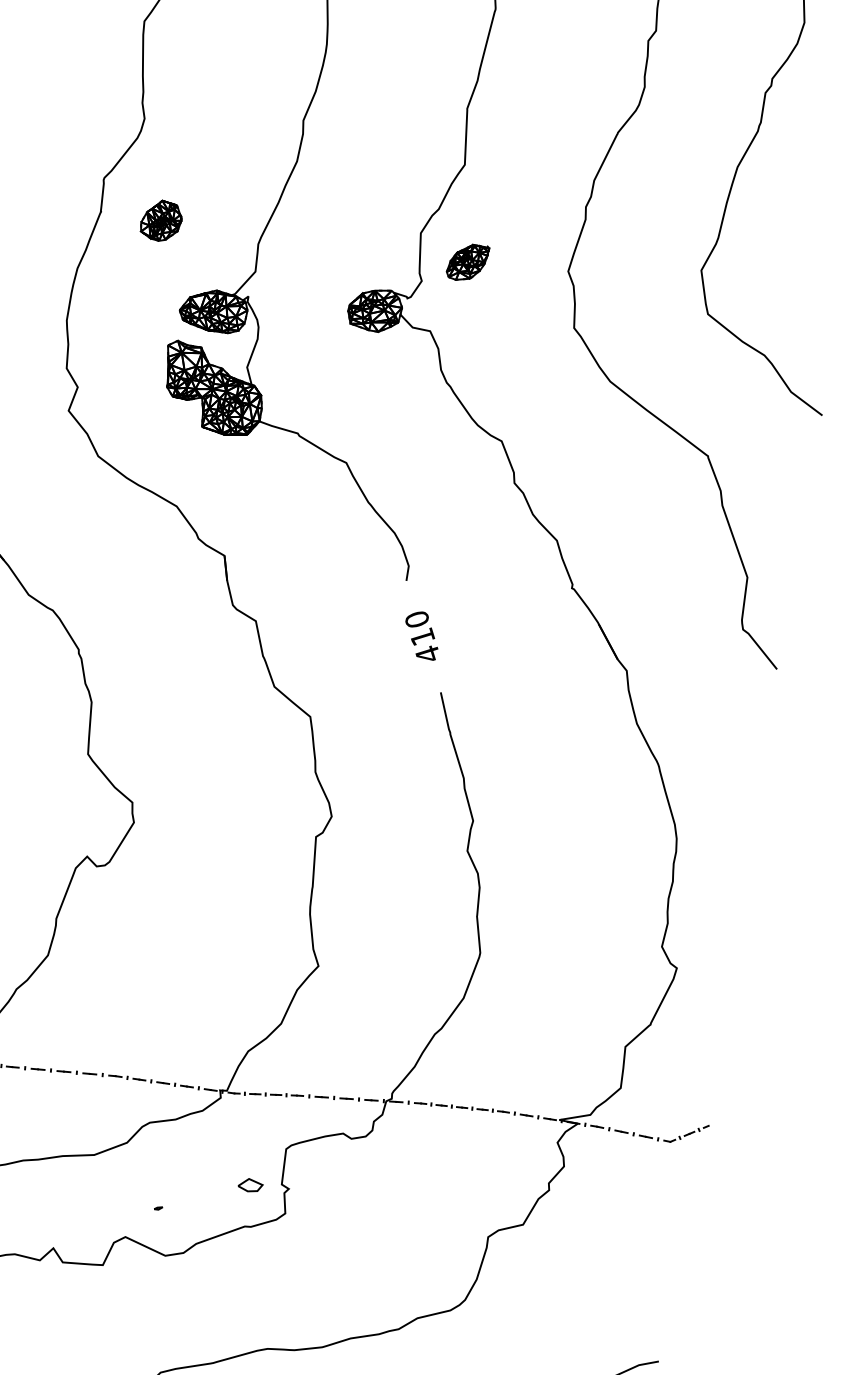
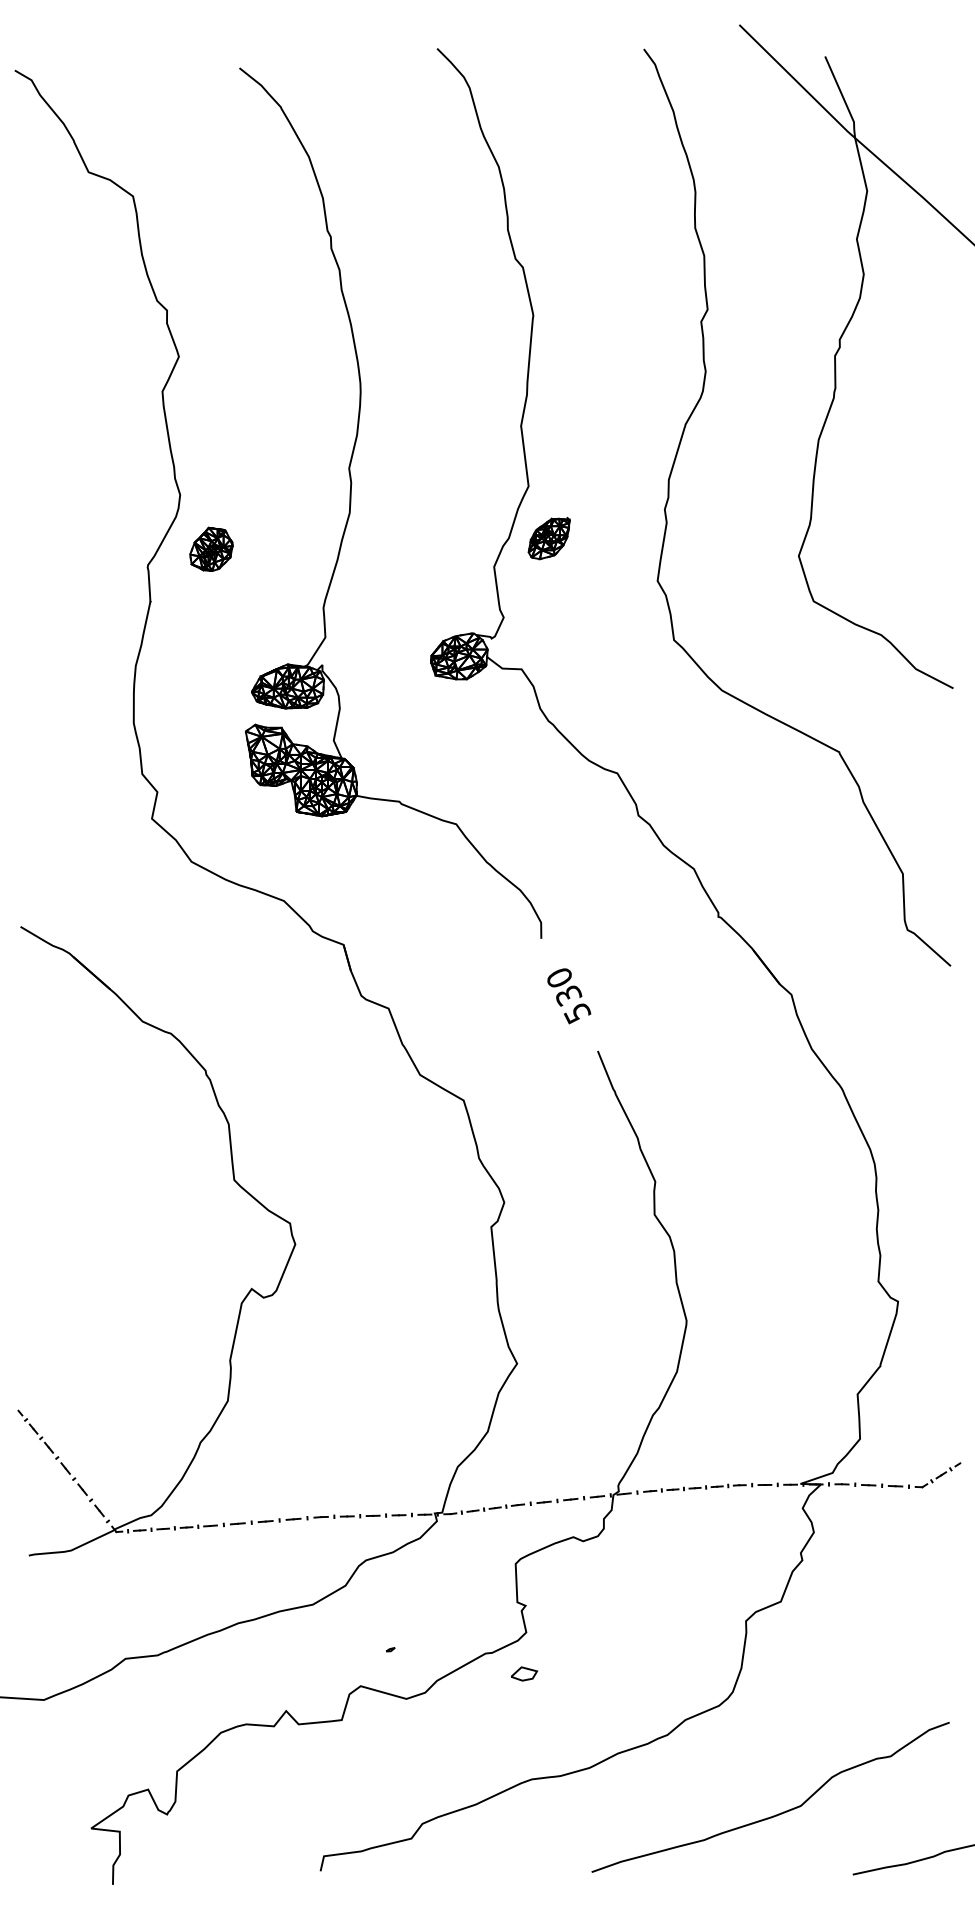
part: (161, 220) -> (211, 548), moved
part: (467, 262) -> (548, 538), moved
text: (425, 645) -> (573, 1003), 410 -> 530
part: (250, 1185) -> (524, 1673), moved

